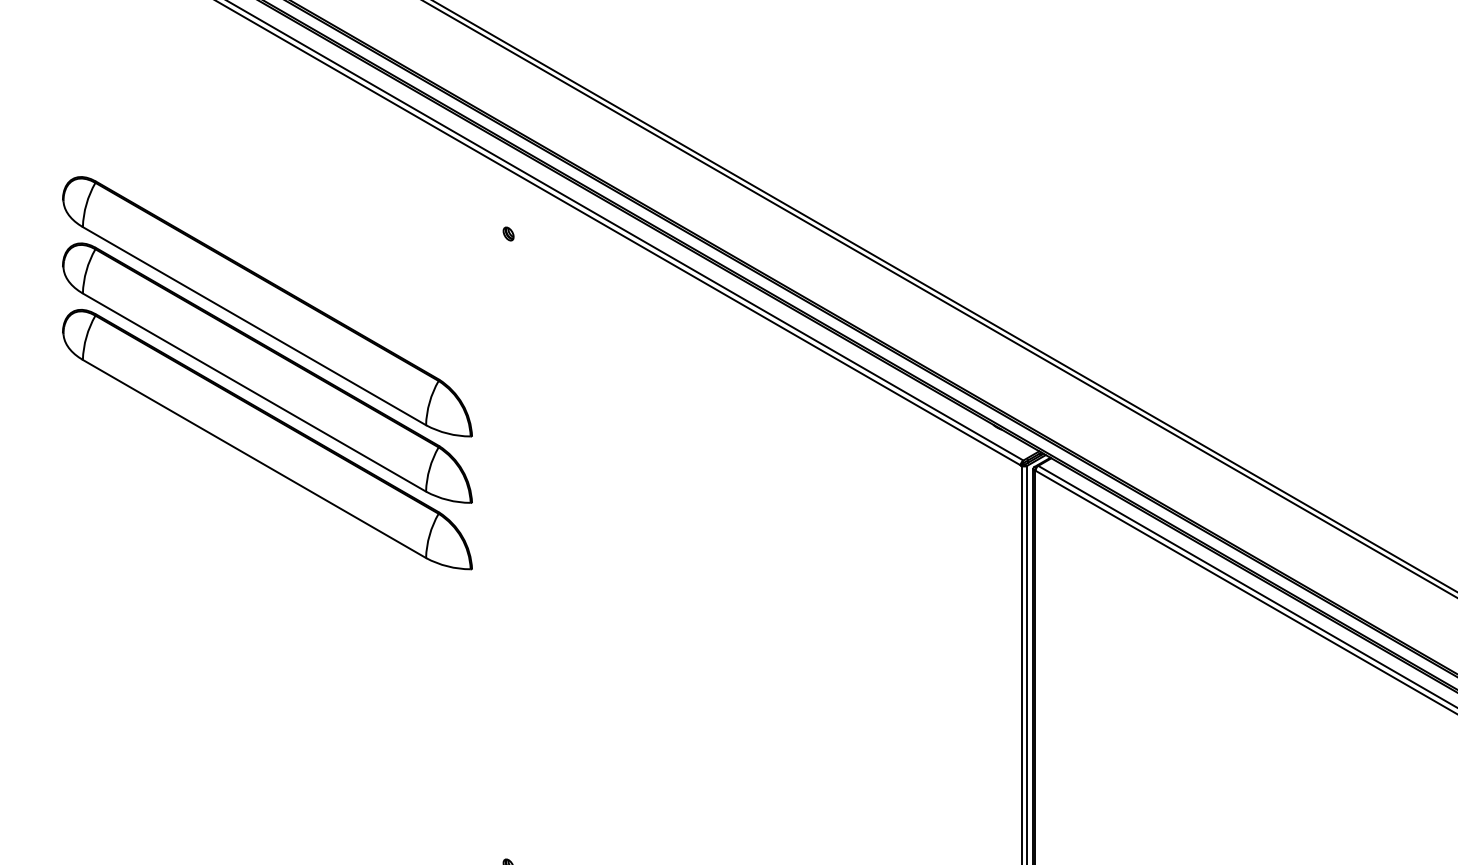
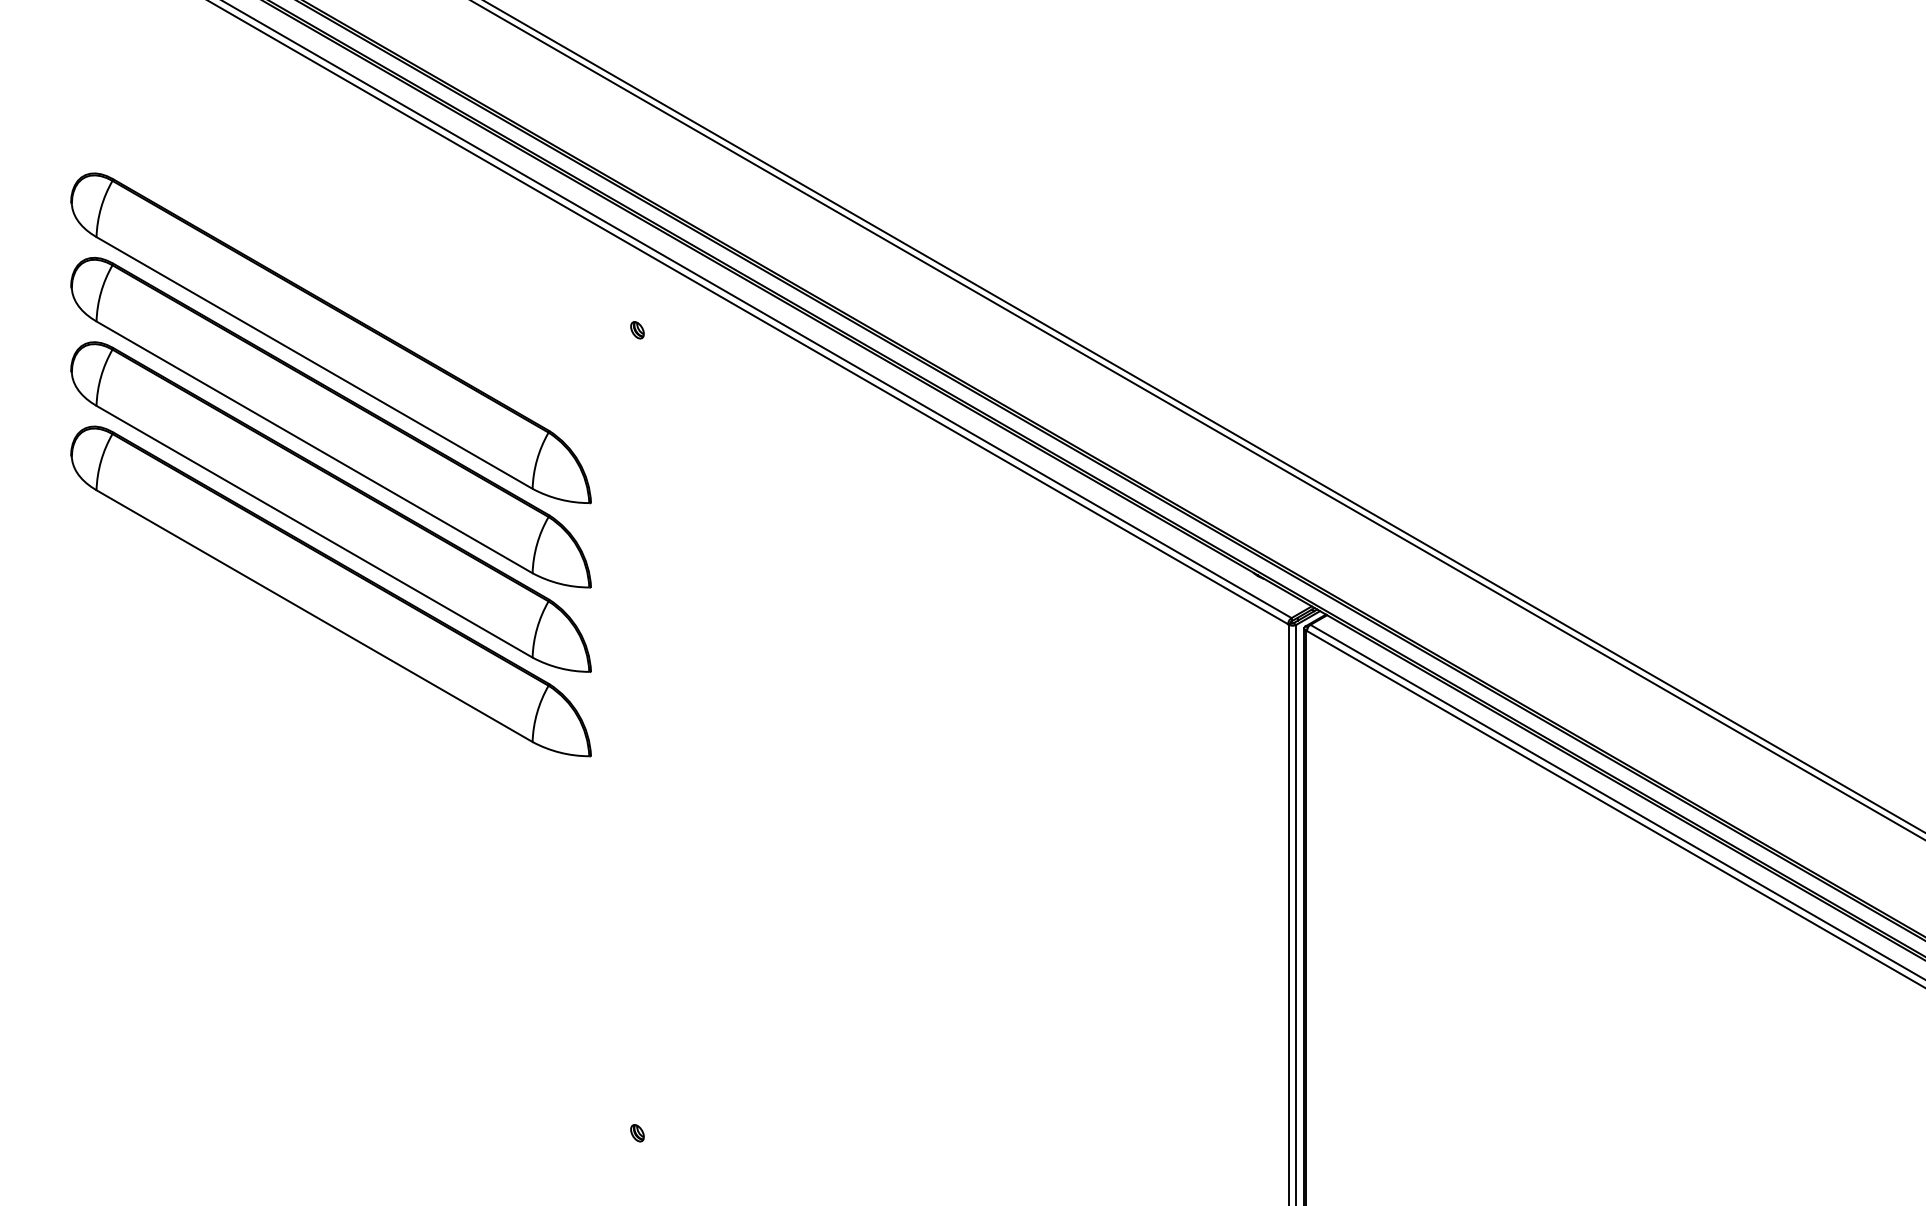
part: (267, 240) -> (330, 338), added

